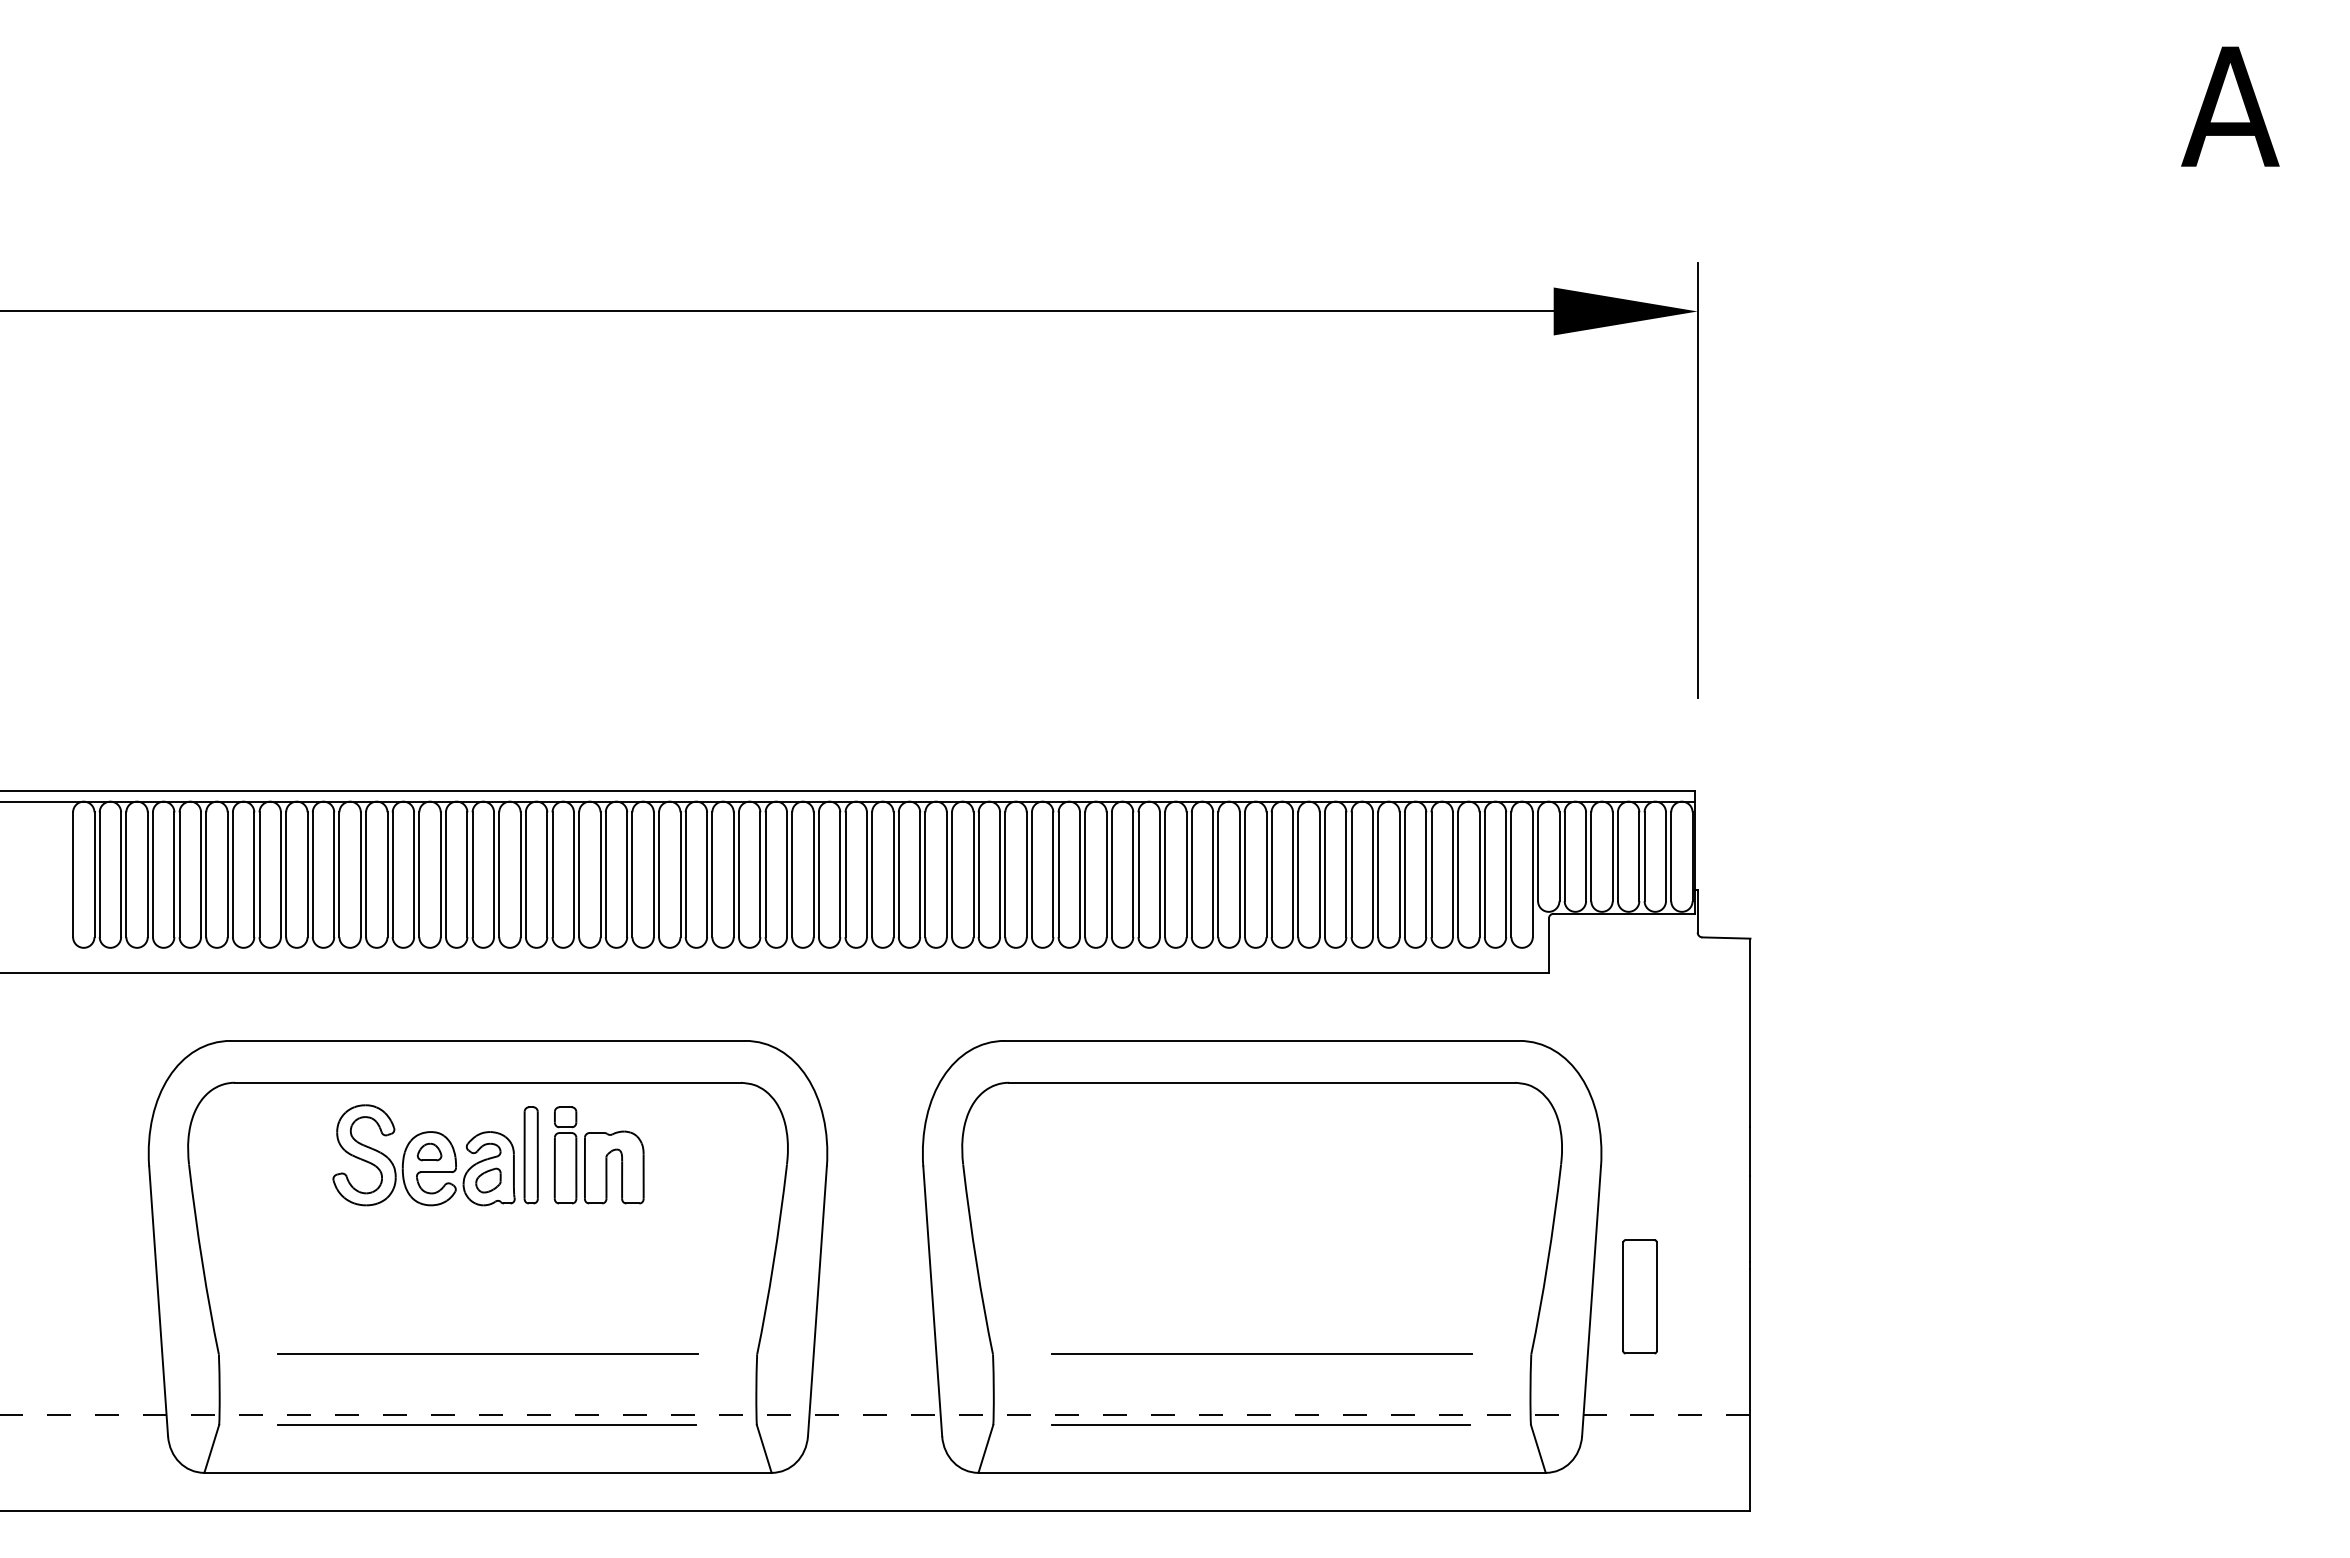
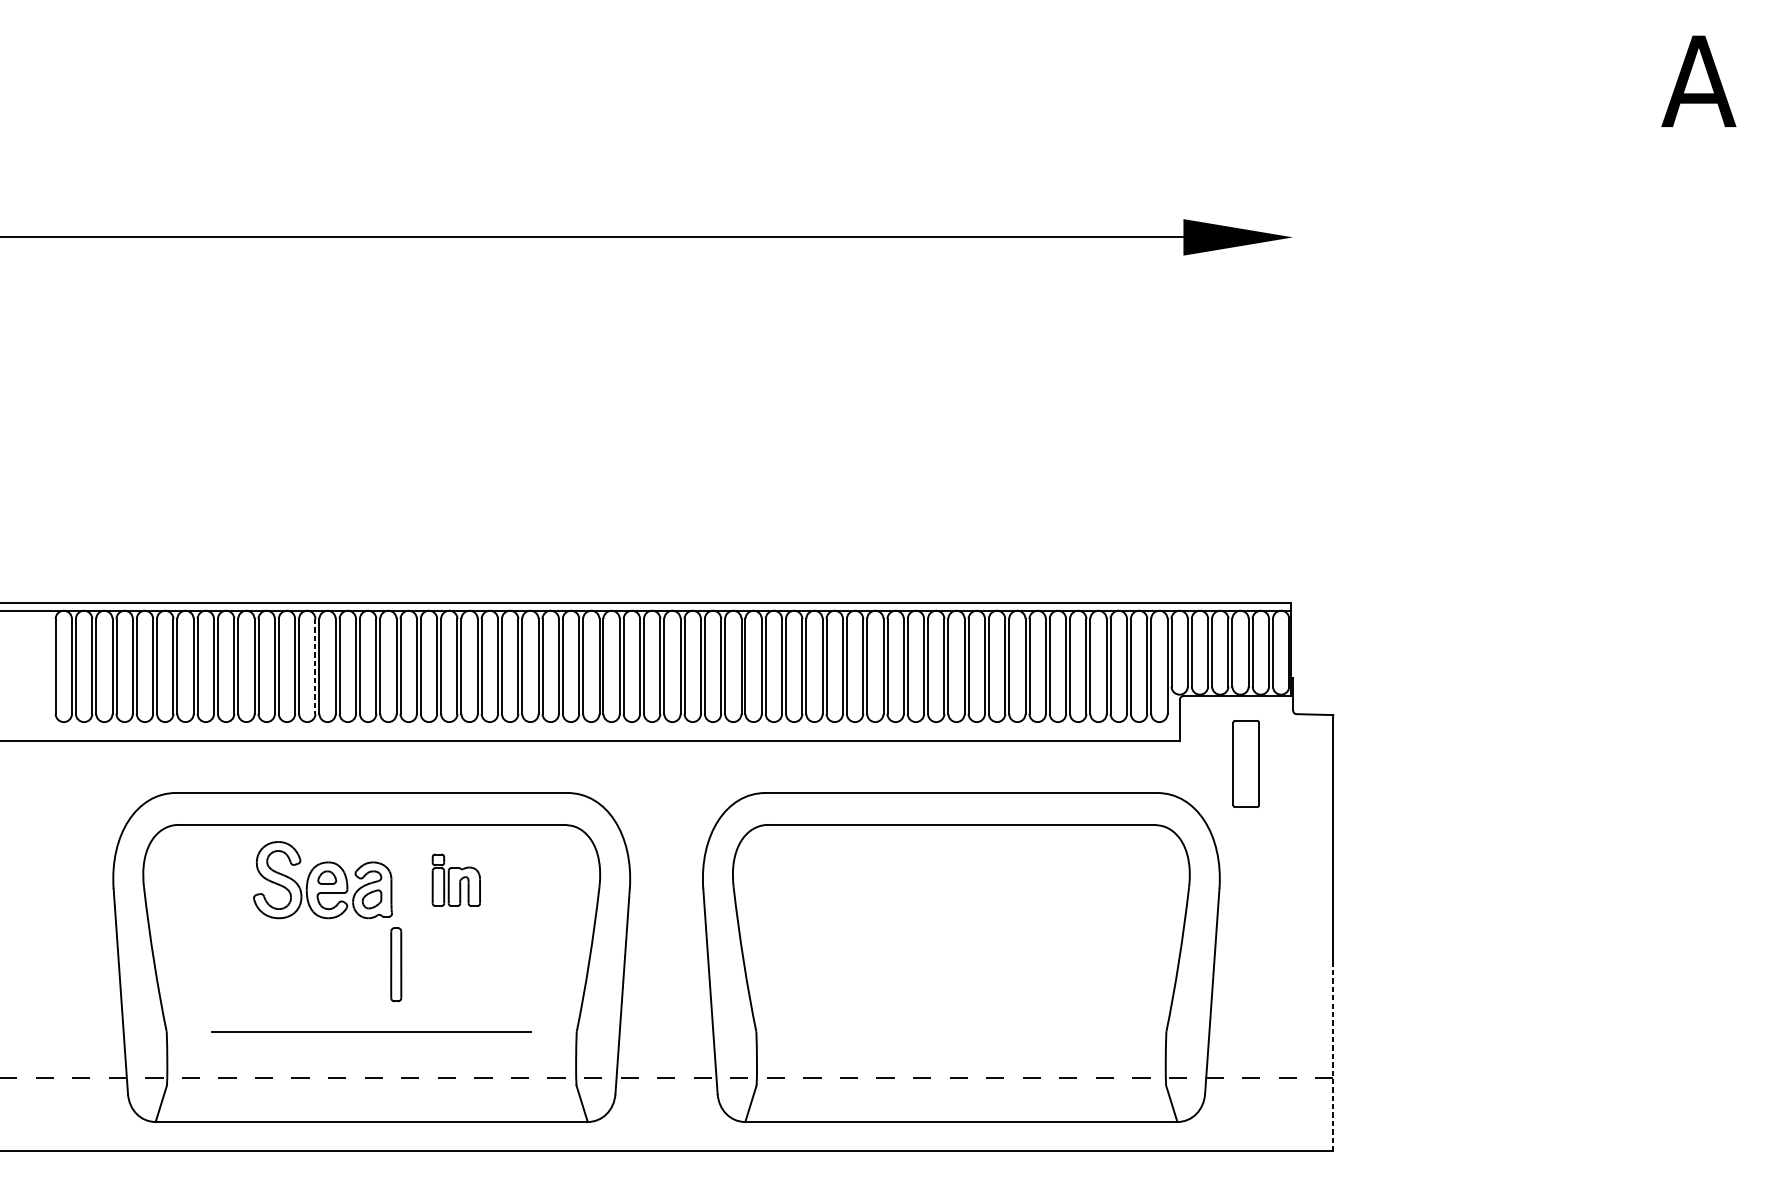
line: (1697, 480) -> (1292, 366), removed
line: (414, 875) -> (315, 667), solid -> dashed
part: (530, 1155) -> (395, 964), moved
part: (598, 1155) -> (455, 880), size x0.7
part: (1639, 1296) -> (1245, 763), moved
line: (1261, 1354) -> (960, 1031), removed
line: (1750, 1389) -> (1333, 1058), solid -> dashed
line: (486, 1425) -> (370, 1085), removed
line: (1260, 1425) -> (960, 1085), removed

